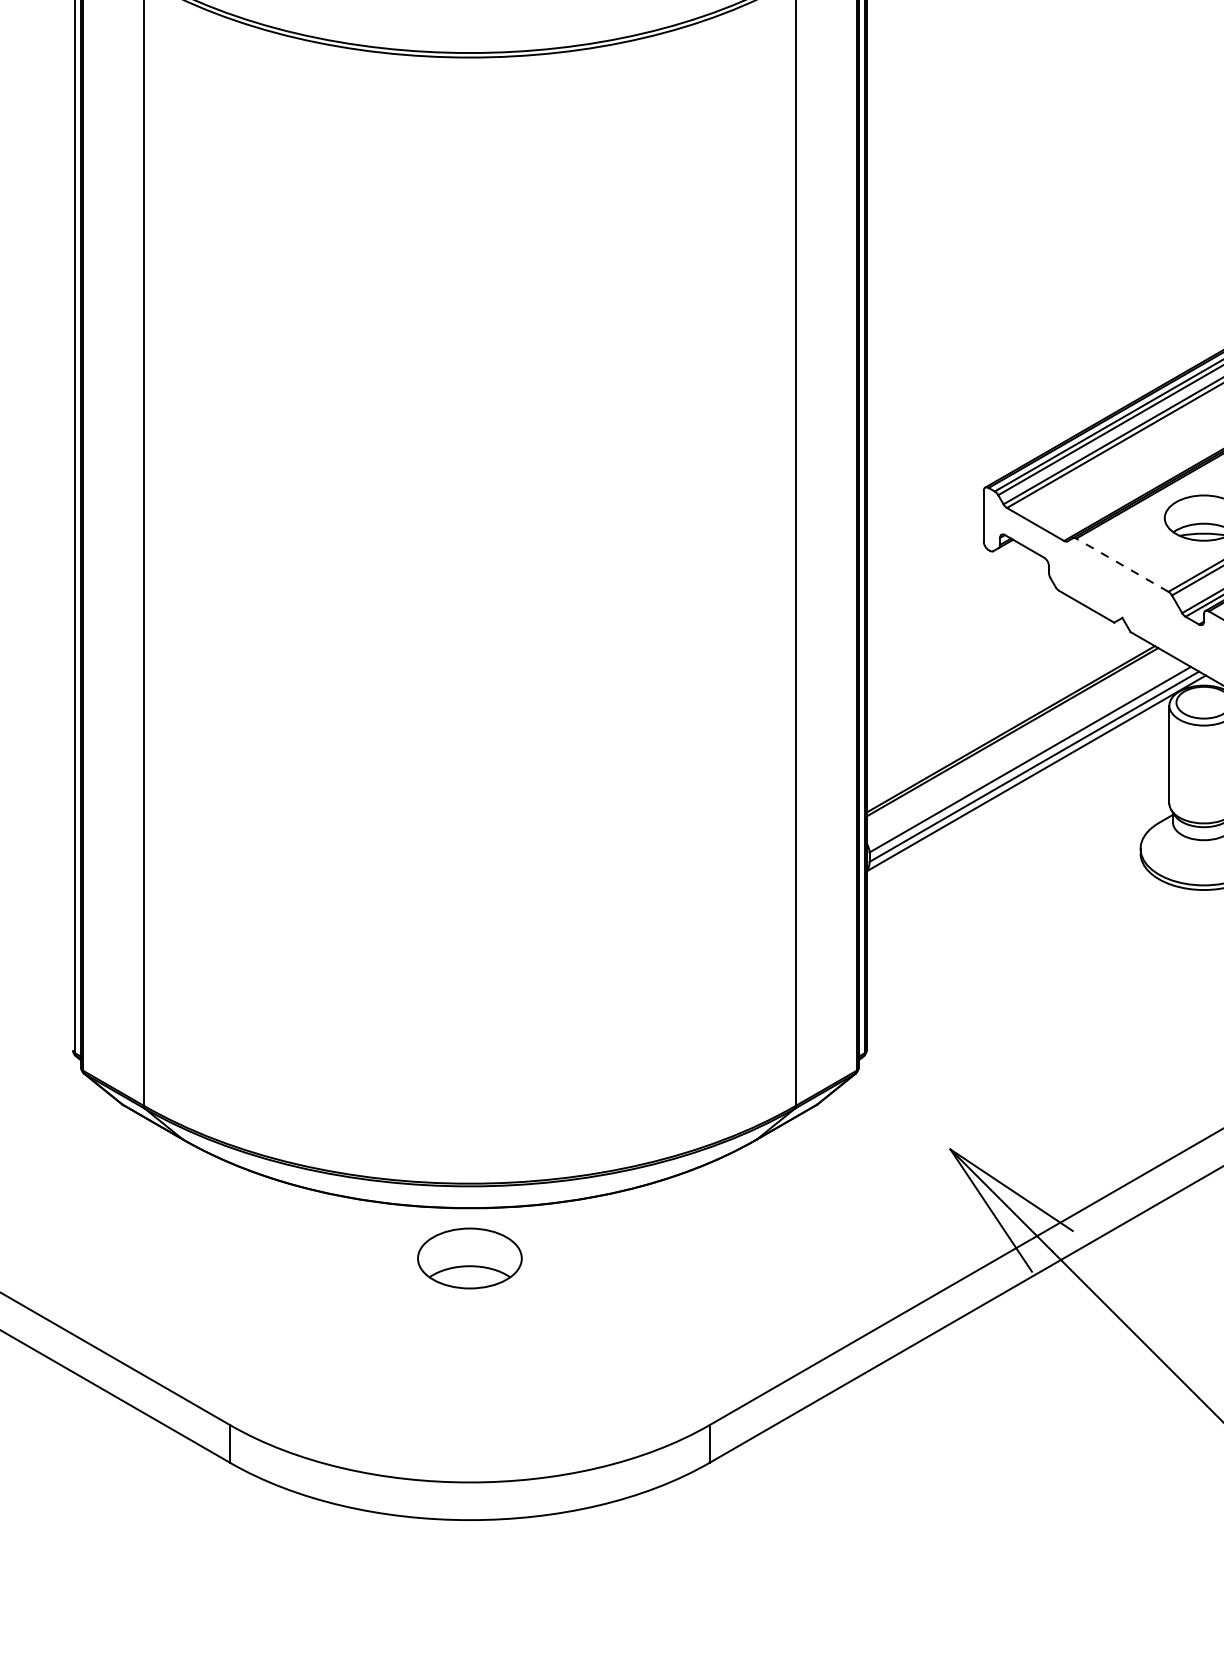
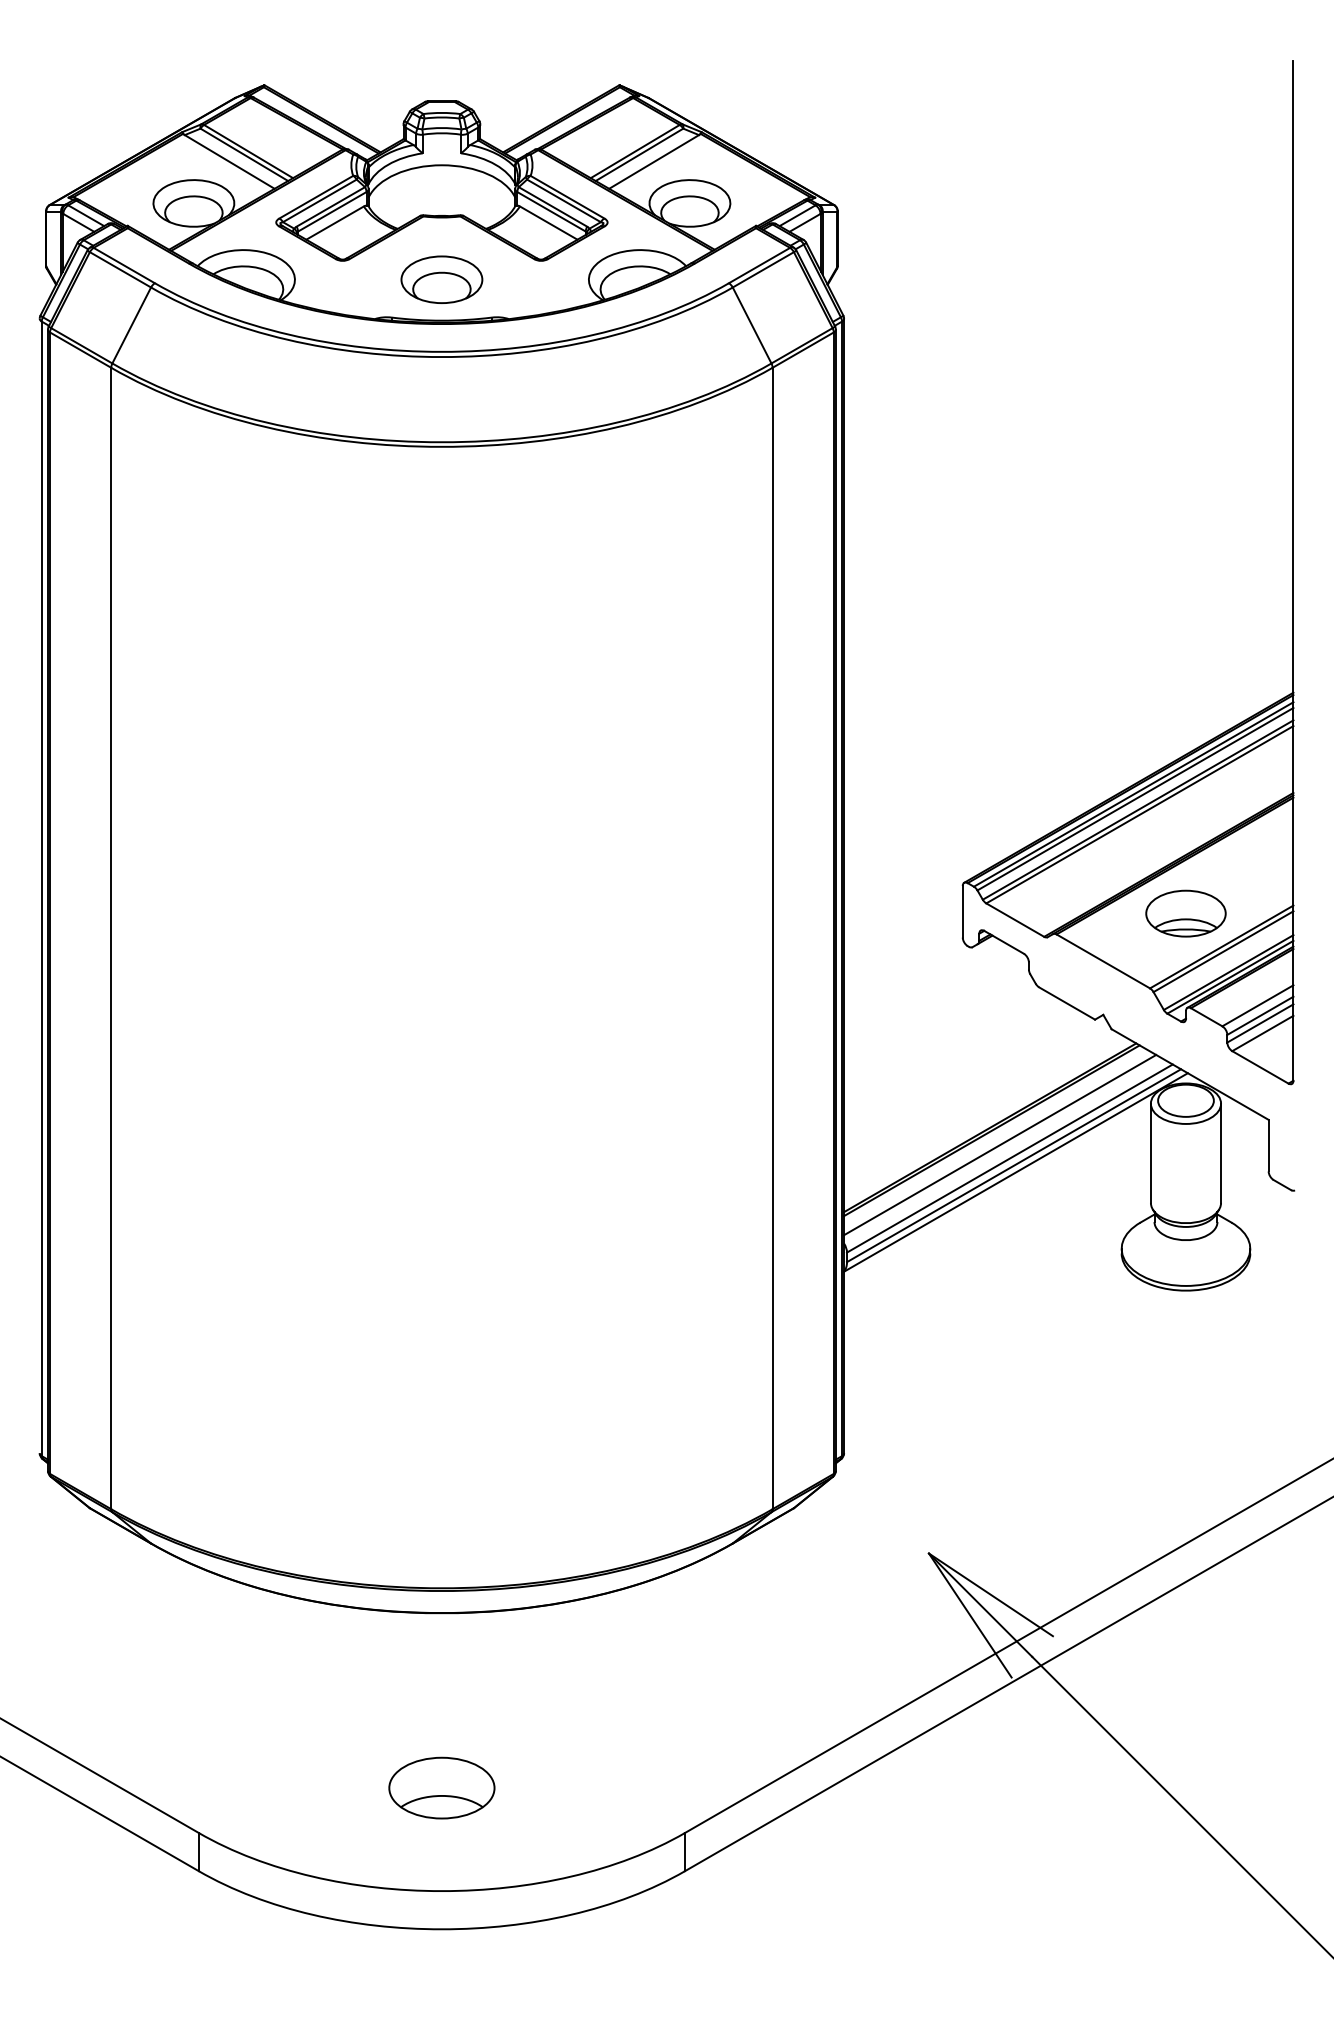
line: (1122, 565) -> (1103, 961), dashed -> solid
line: (1020, 745) -> (1000, 1144), added
part: (469, 1257) -> (441, 1787), moved

